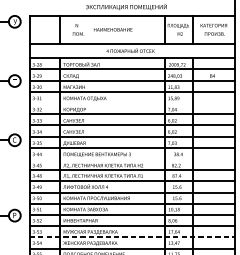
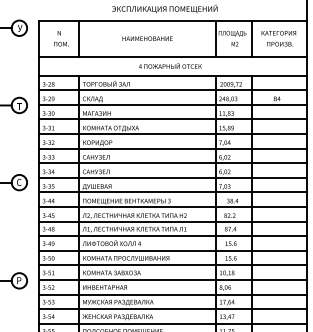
text: (78, 29) -> (61, 38), moved
line: (132, 103) -> (172, 134), added
line: (132, 159) -> (172, 207), added
line: (133, 237) -> (173, 309), dashed -> solid

